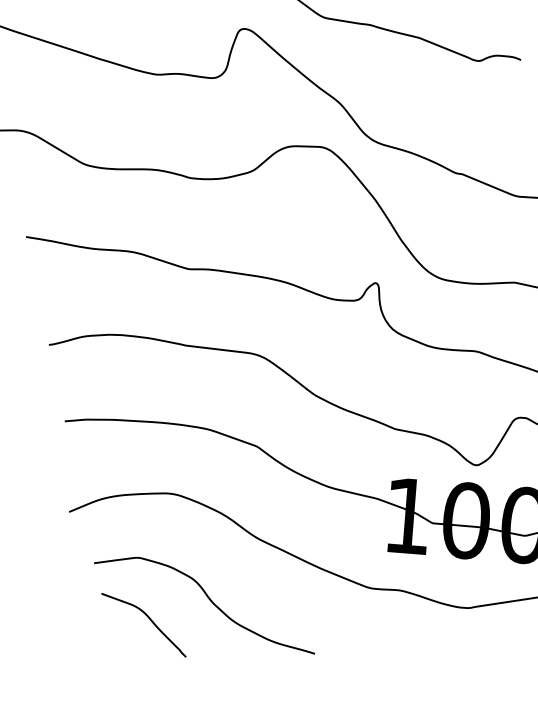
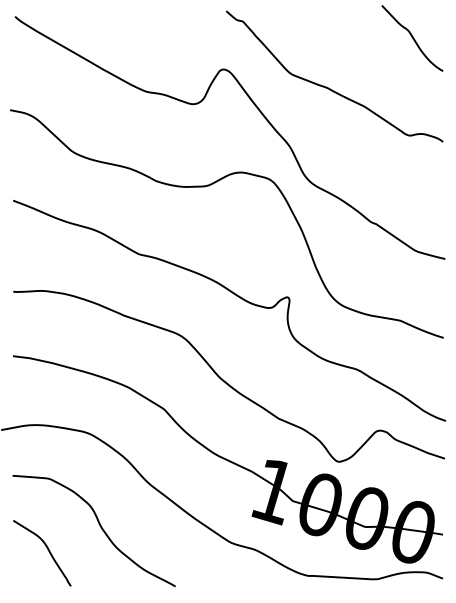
curve: (150, 621) -> (48, 551), moved

